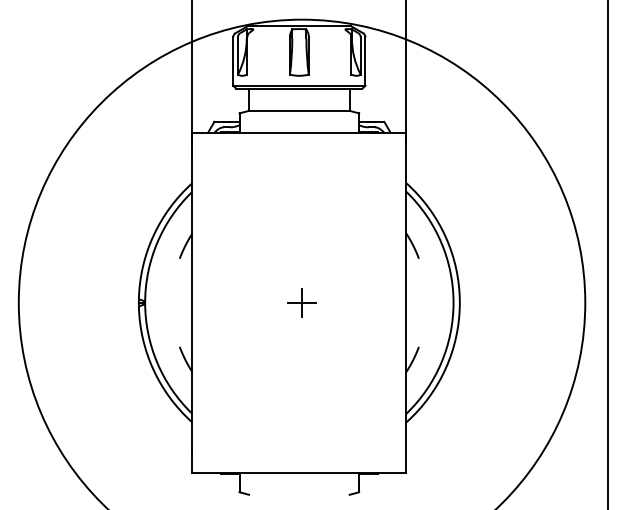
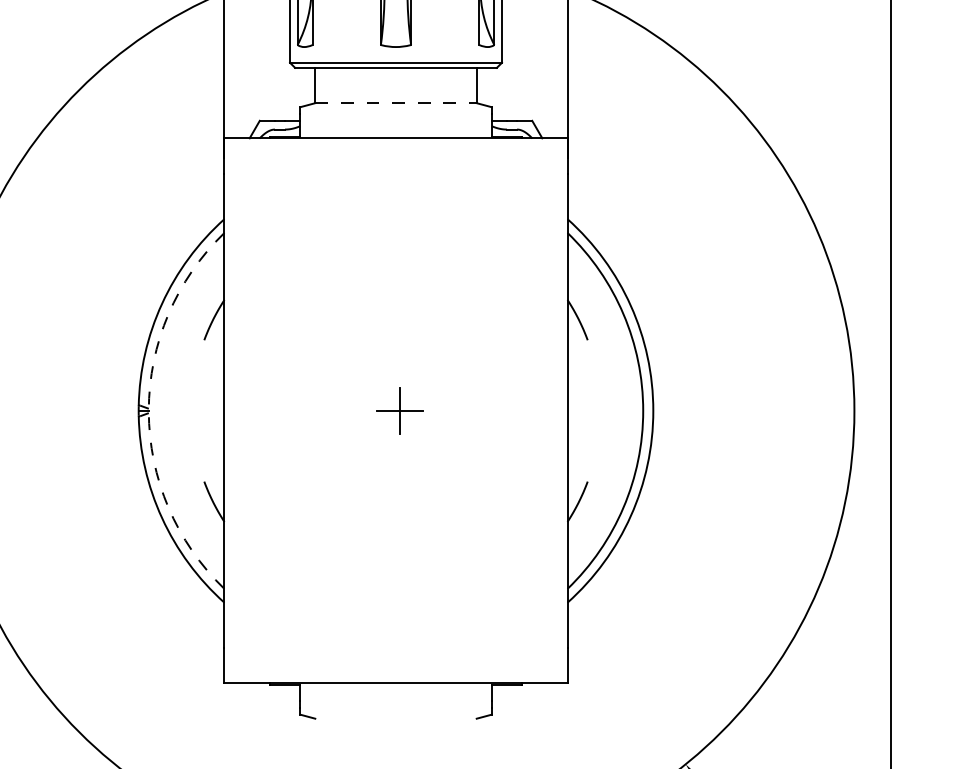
line: (299, 110) -> (396, 102), solid -> dashed
arc: (145, 302) -> (149, 410), solid -> dashed

